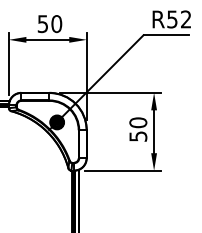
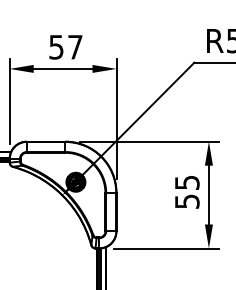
text: (56, 24) -> (74, 47), 50 -> 57
text: (138, 122) -> (187, 182), 50 -> 55

